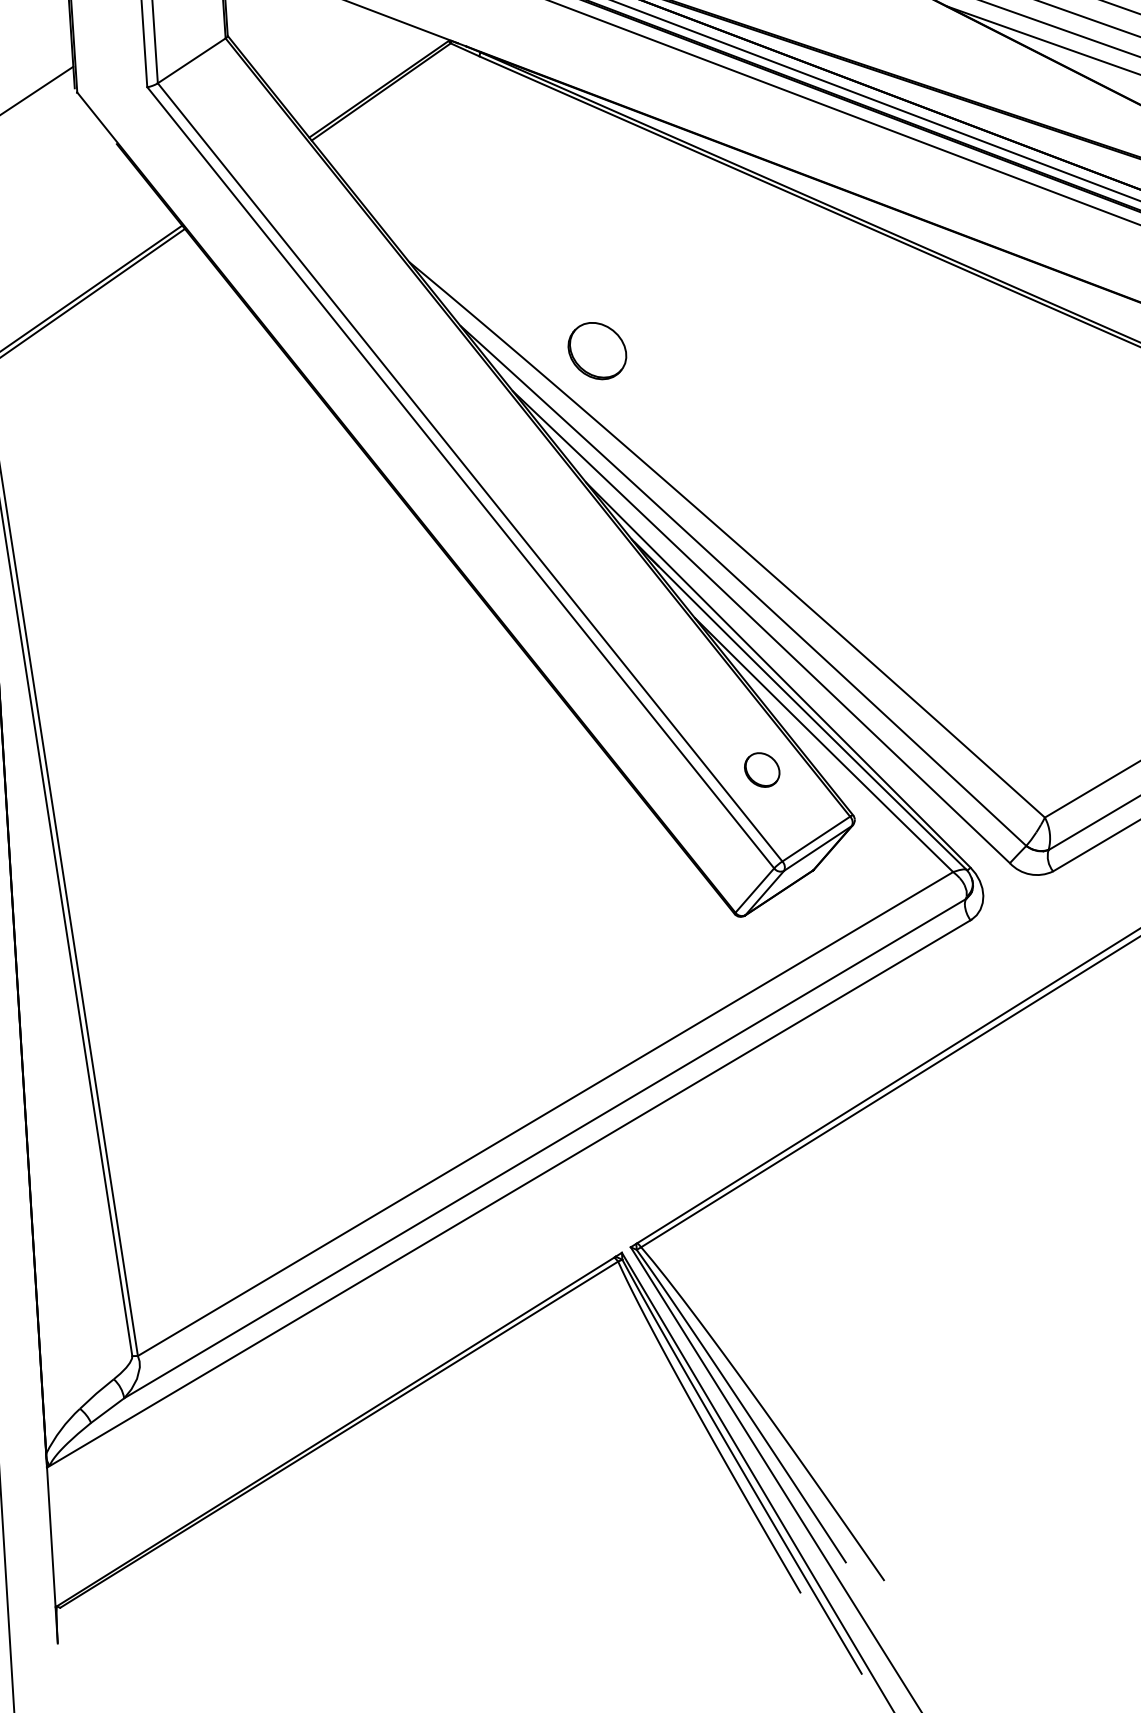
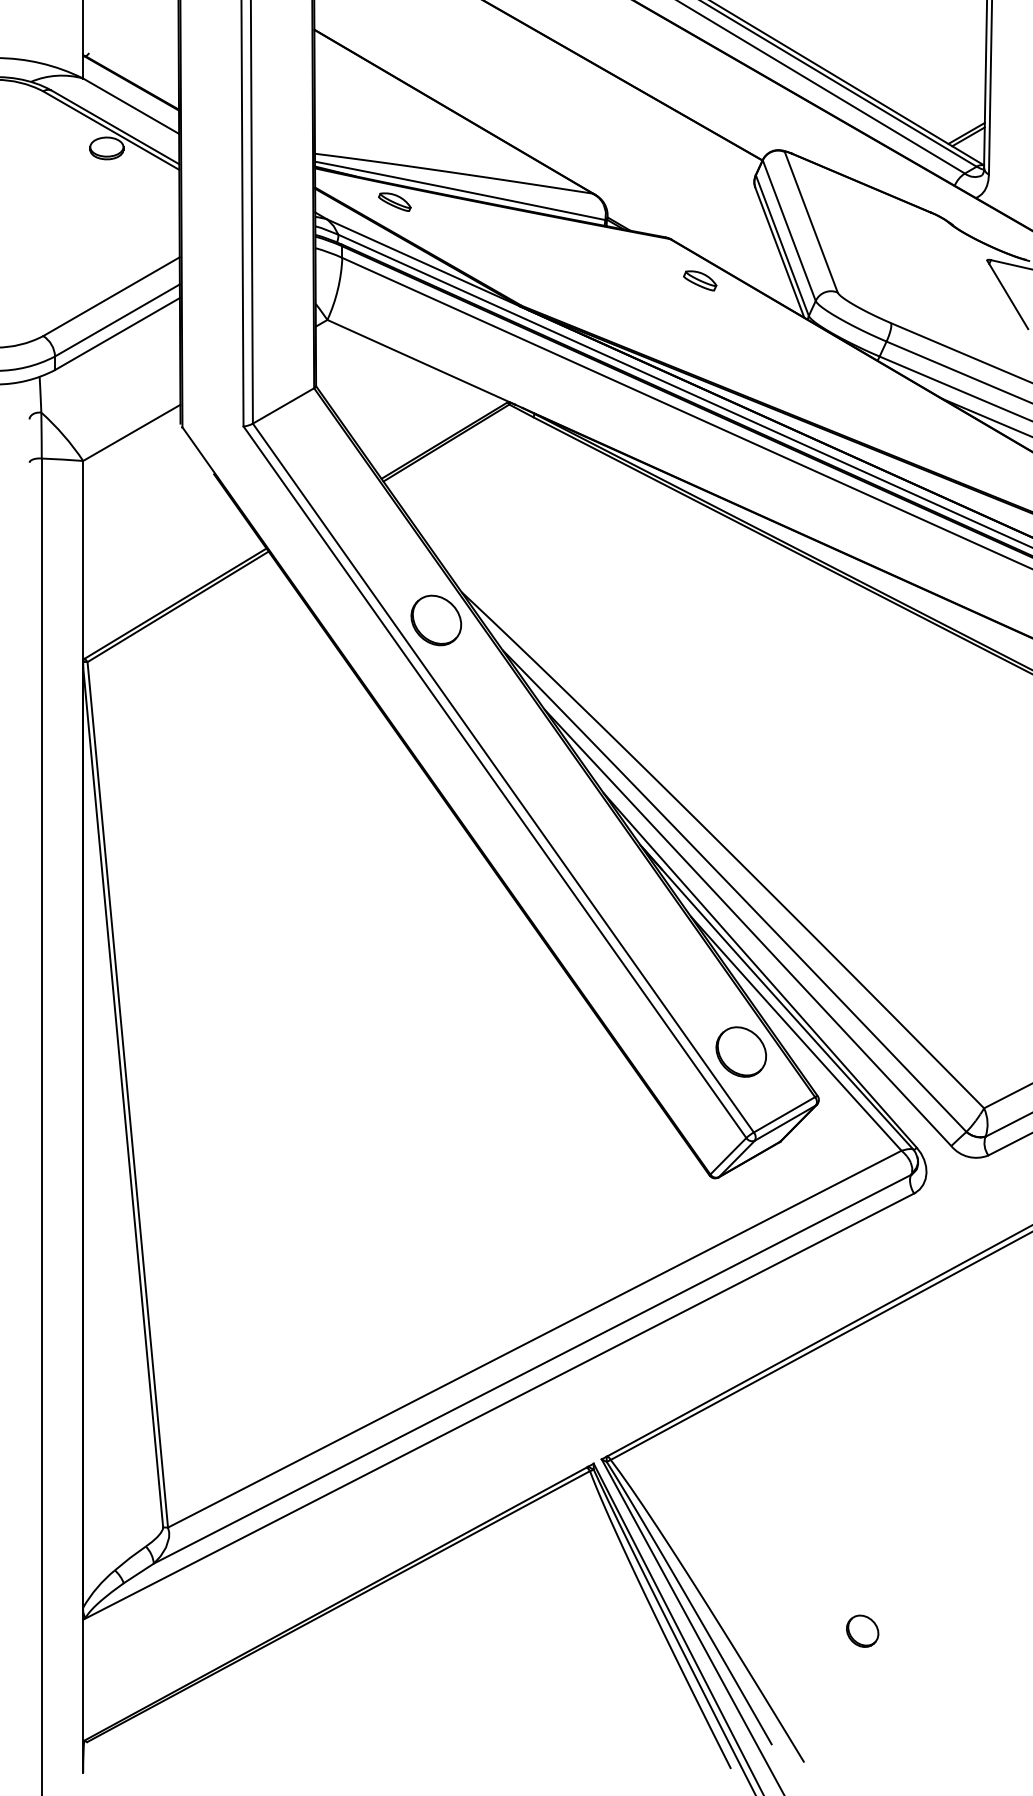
part: (597, 351) -> (436, 620), moved
part: (761, 769) -> (740, 1051), size x1.67
part: (942, 1425) -> (862, 1630), added

